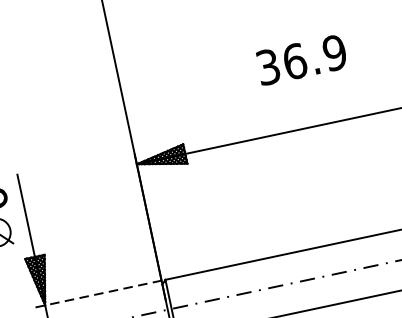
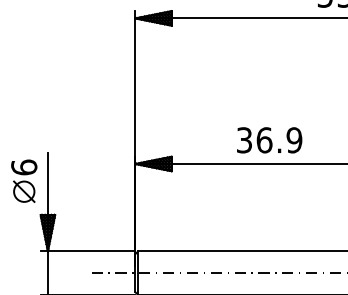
text: (301, 60) -> (269, 140), moved
line: (99, 294) -> (88, 251), dashed -> solid

